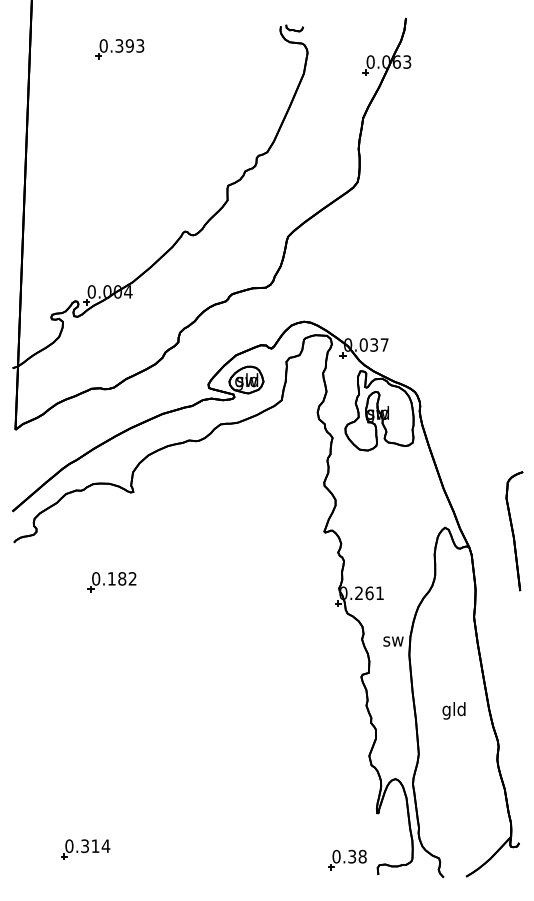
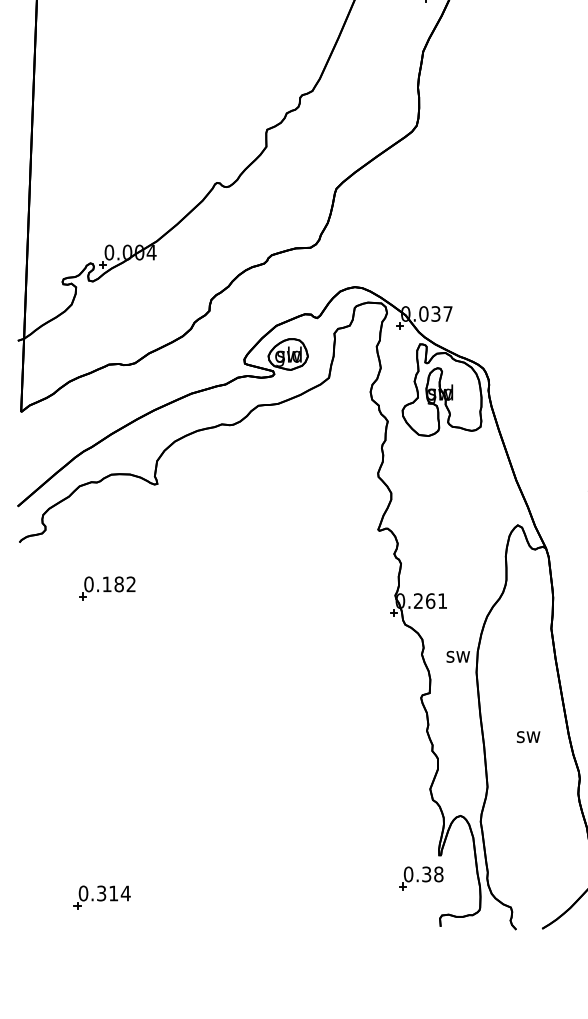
part: (111, 582) -> (106, 588), moved
text: (453, 710) -> (527, 736), gld -> sw
part: (347, 859) -> (421, 877), moved

